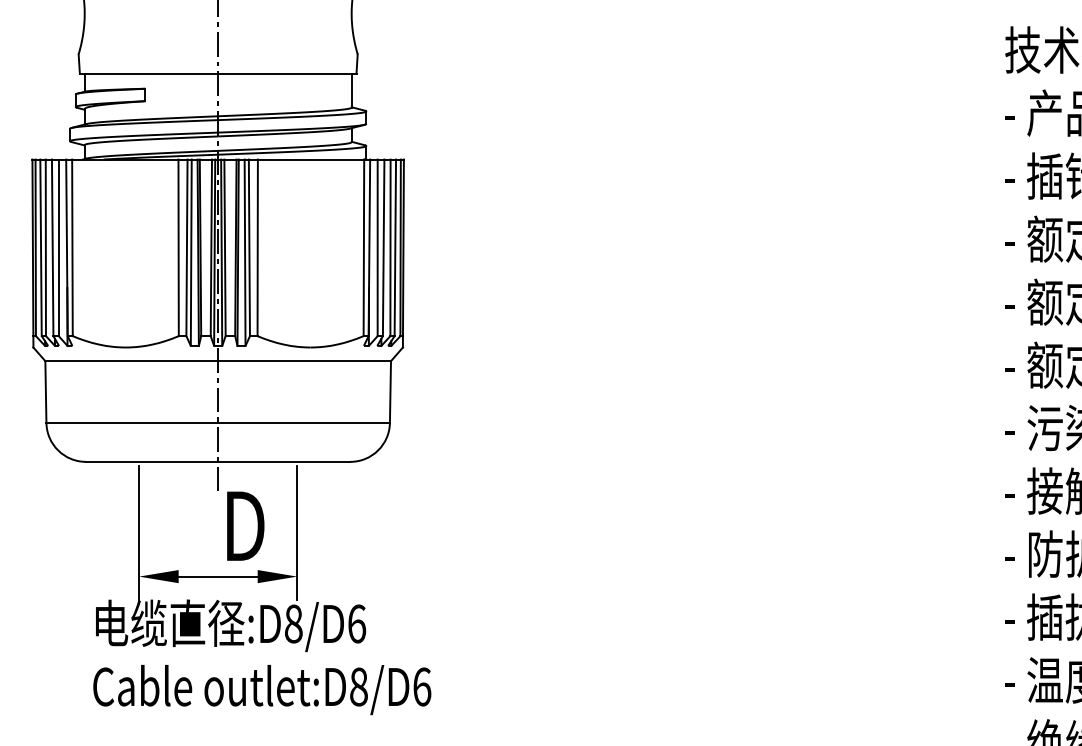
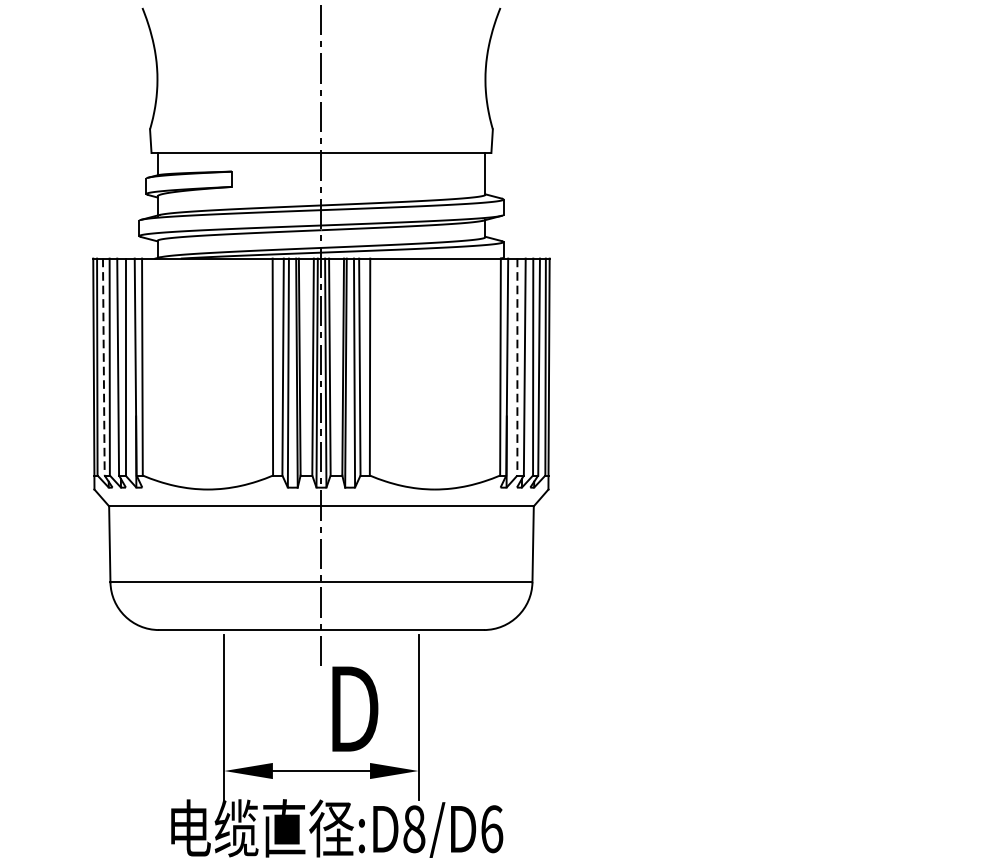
line: (41, 248) -> (104, 367), solid -> dashed
line: (377, 248) -> (517, 367), solid -> dashed

